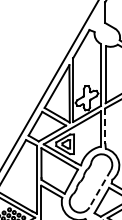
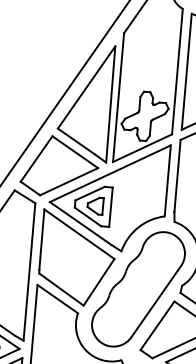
line: (105, 126) -> (177, 176), dashed -> solid
line: (99, 189) -> (154, 302), dashed -> solid

